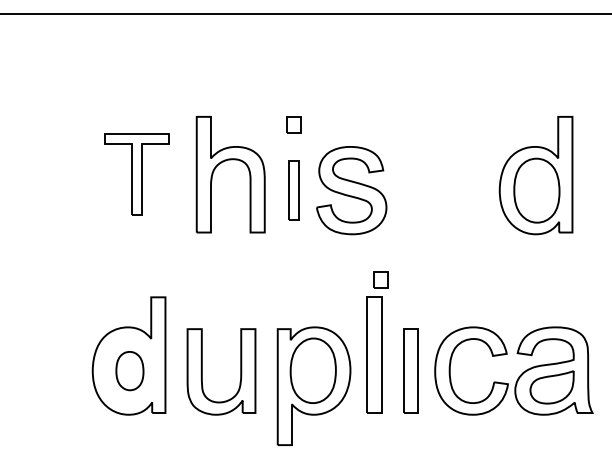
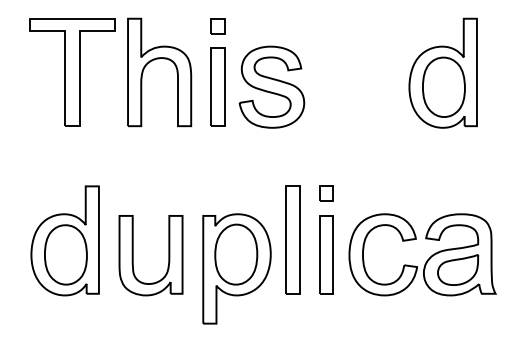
part: (136, 174) -> (72, 72), size x1.43
part: (293, 190) -> (217, 87), size x1.43
part: (380, 279) -> (326, 193), moved
part: (129, 370) -> (65, 254), size x1.67

